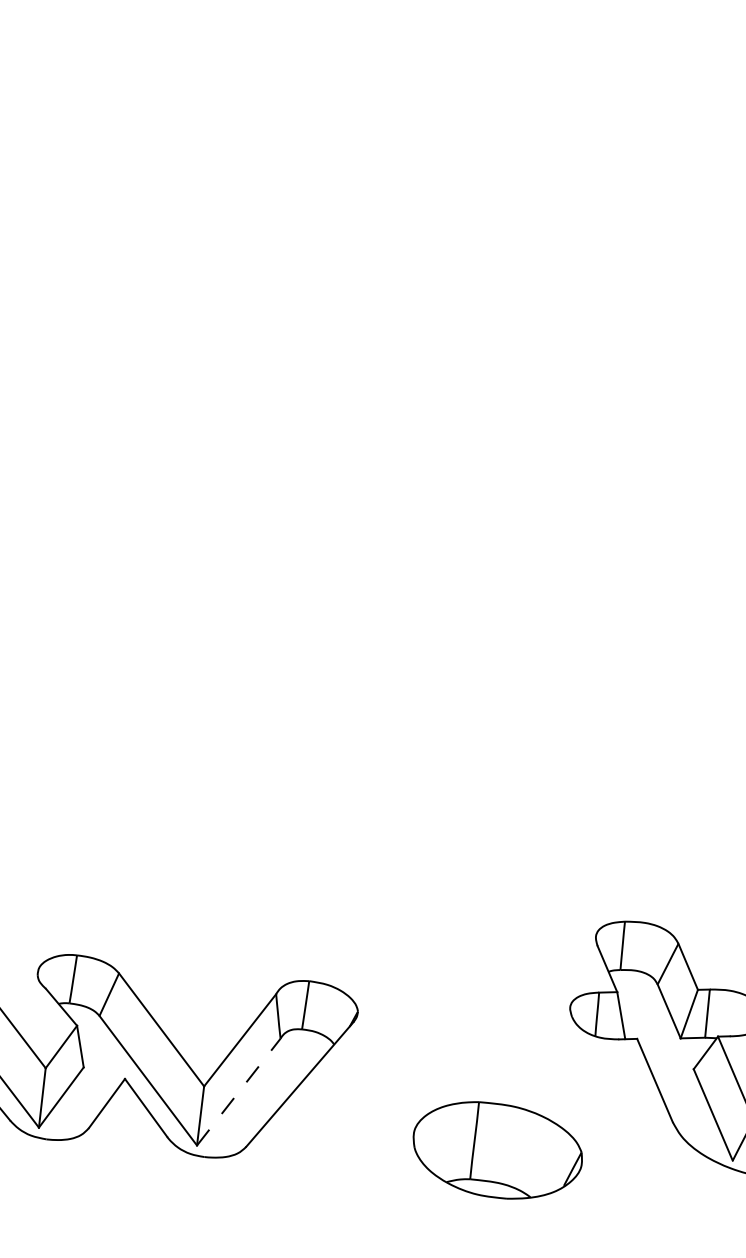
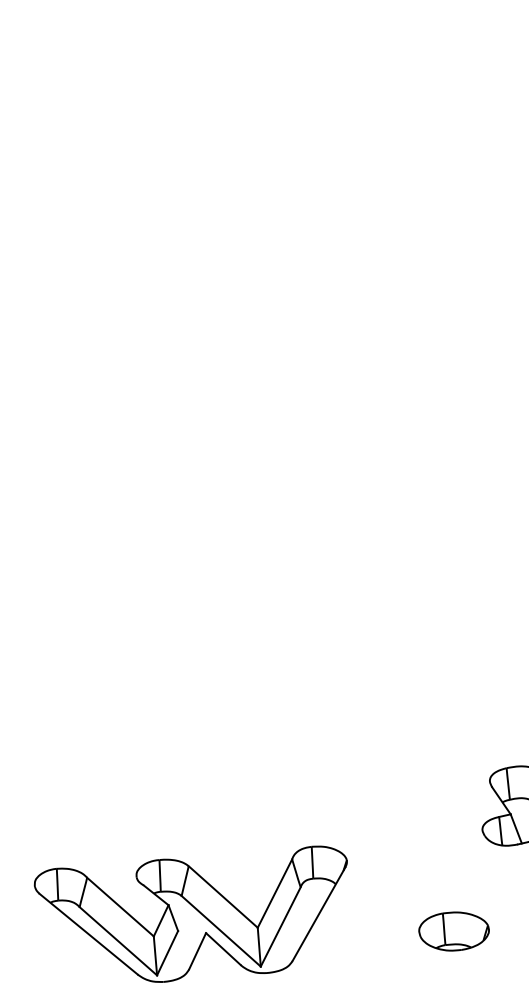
line: (238, 1091) -> (280, 926), dashed -> solid
part: (496, 1150) -> (453, 931), size x0.62

